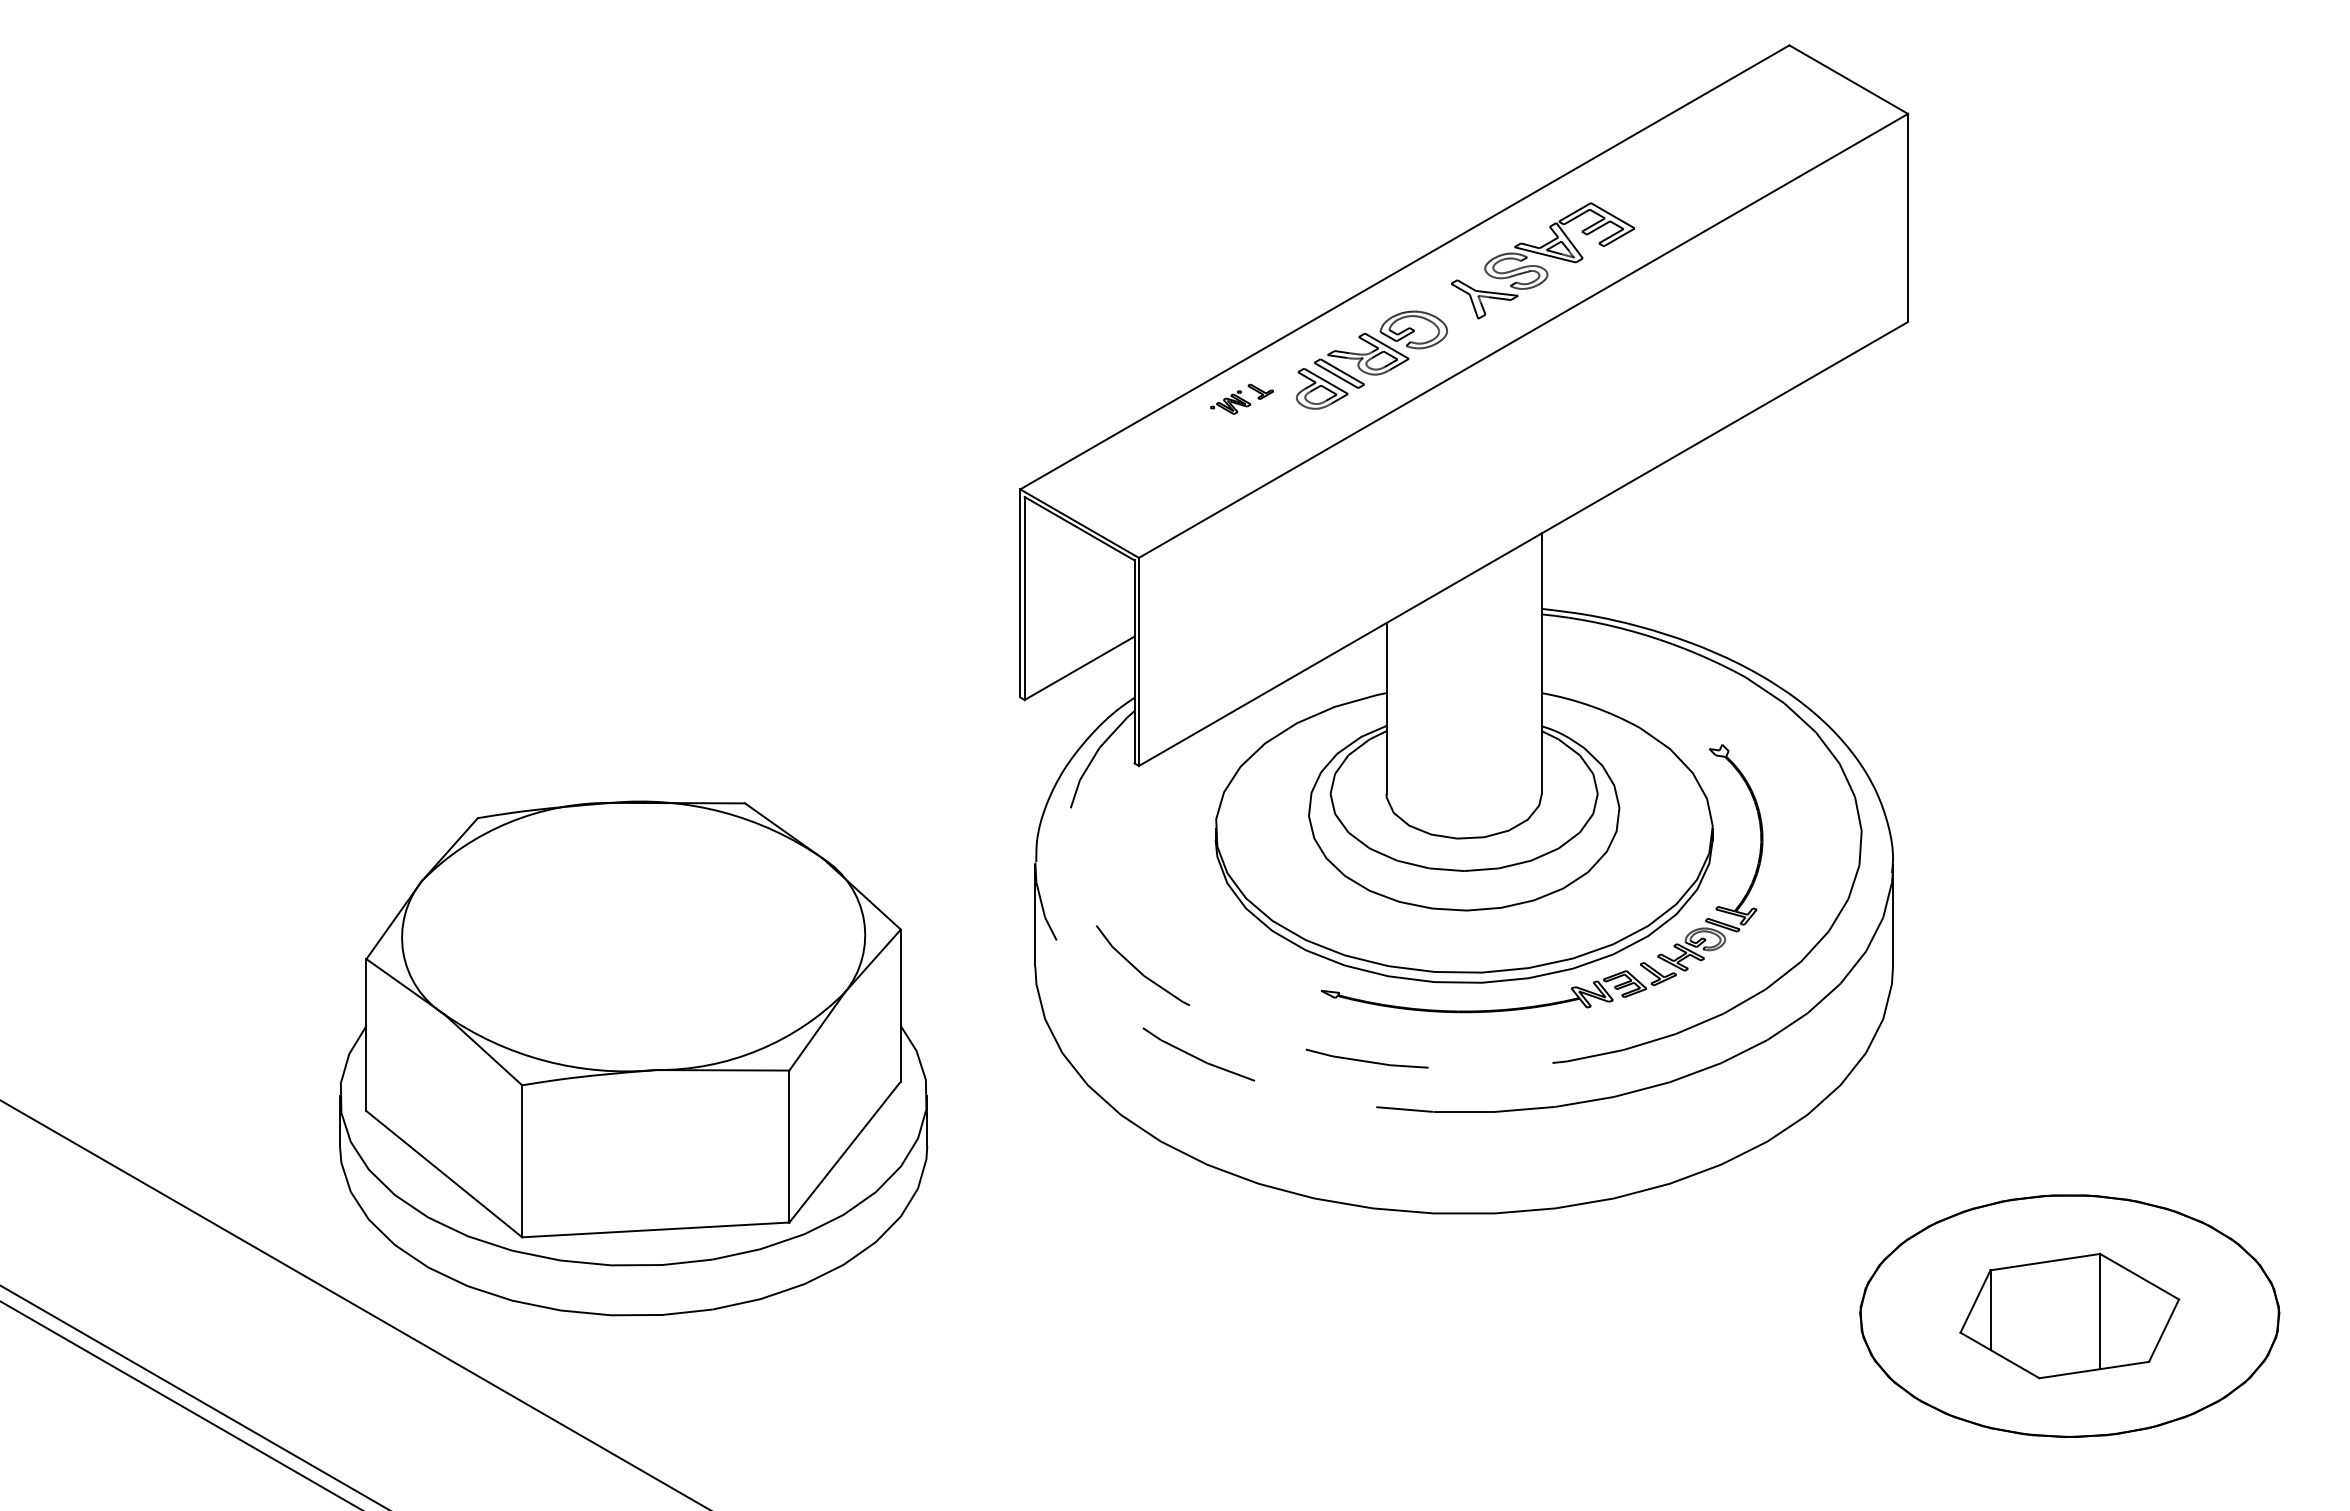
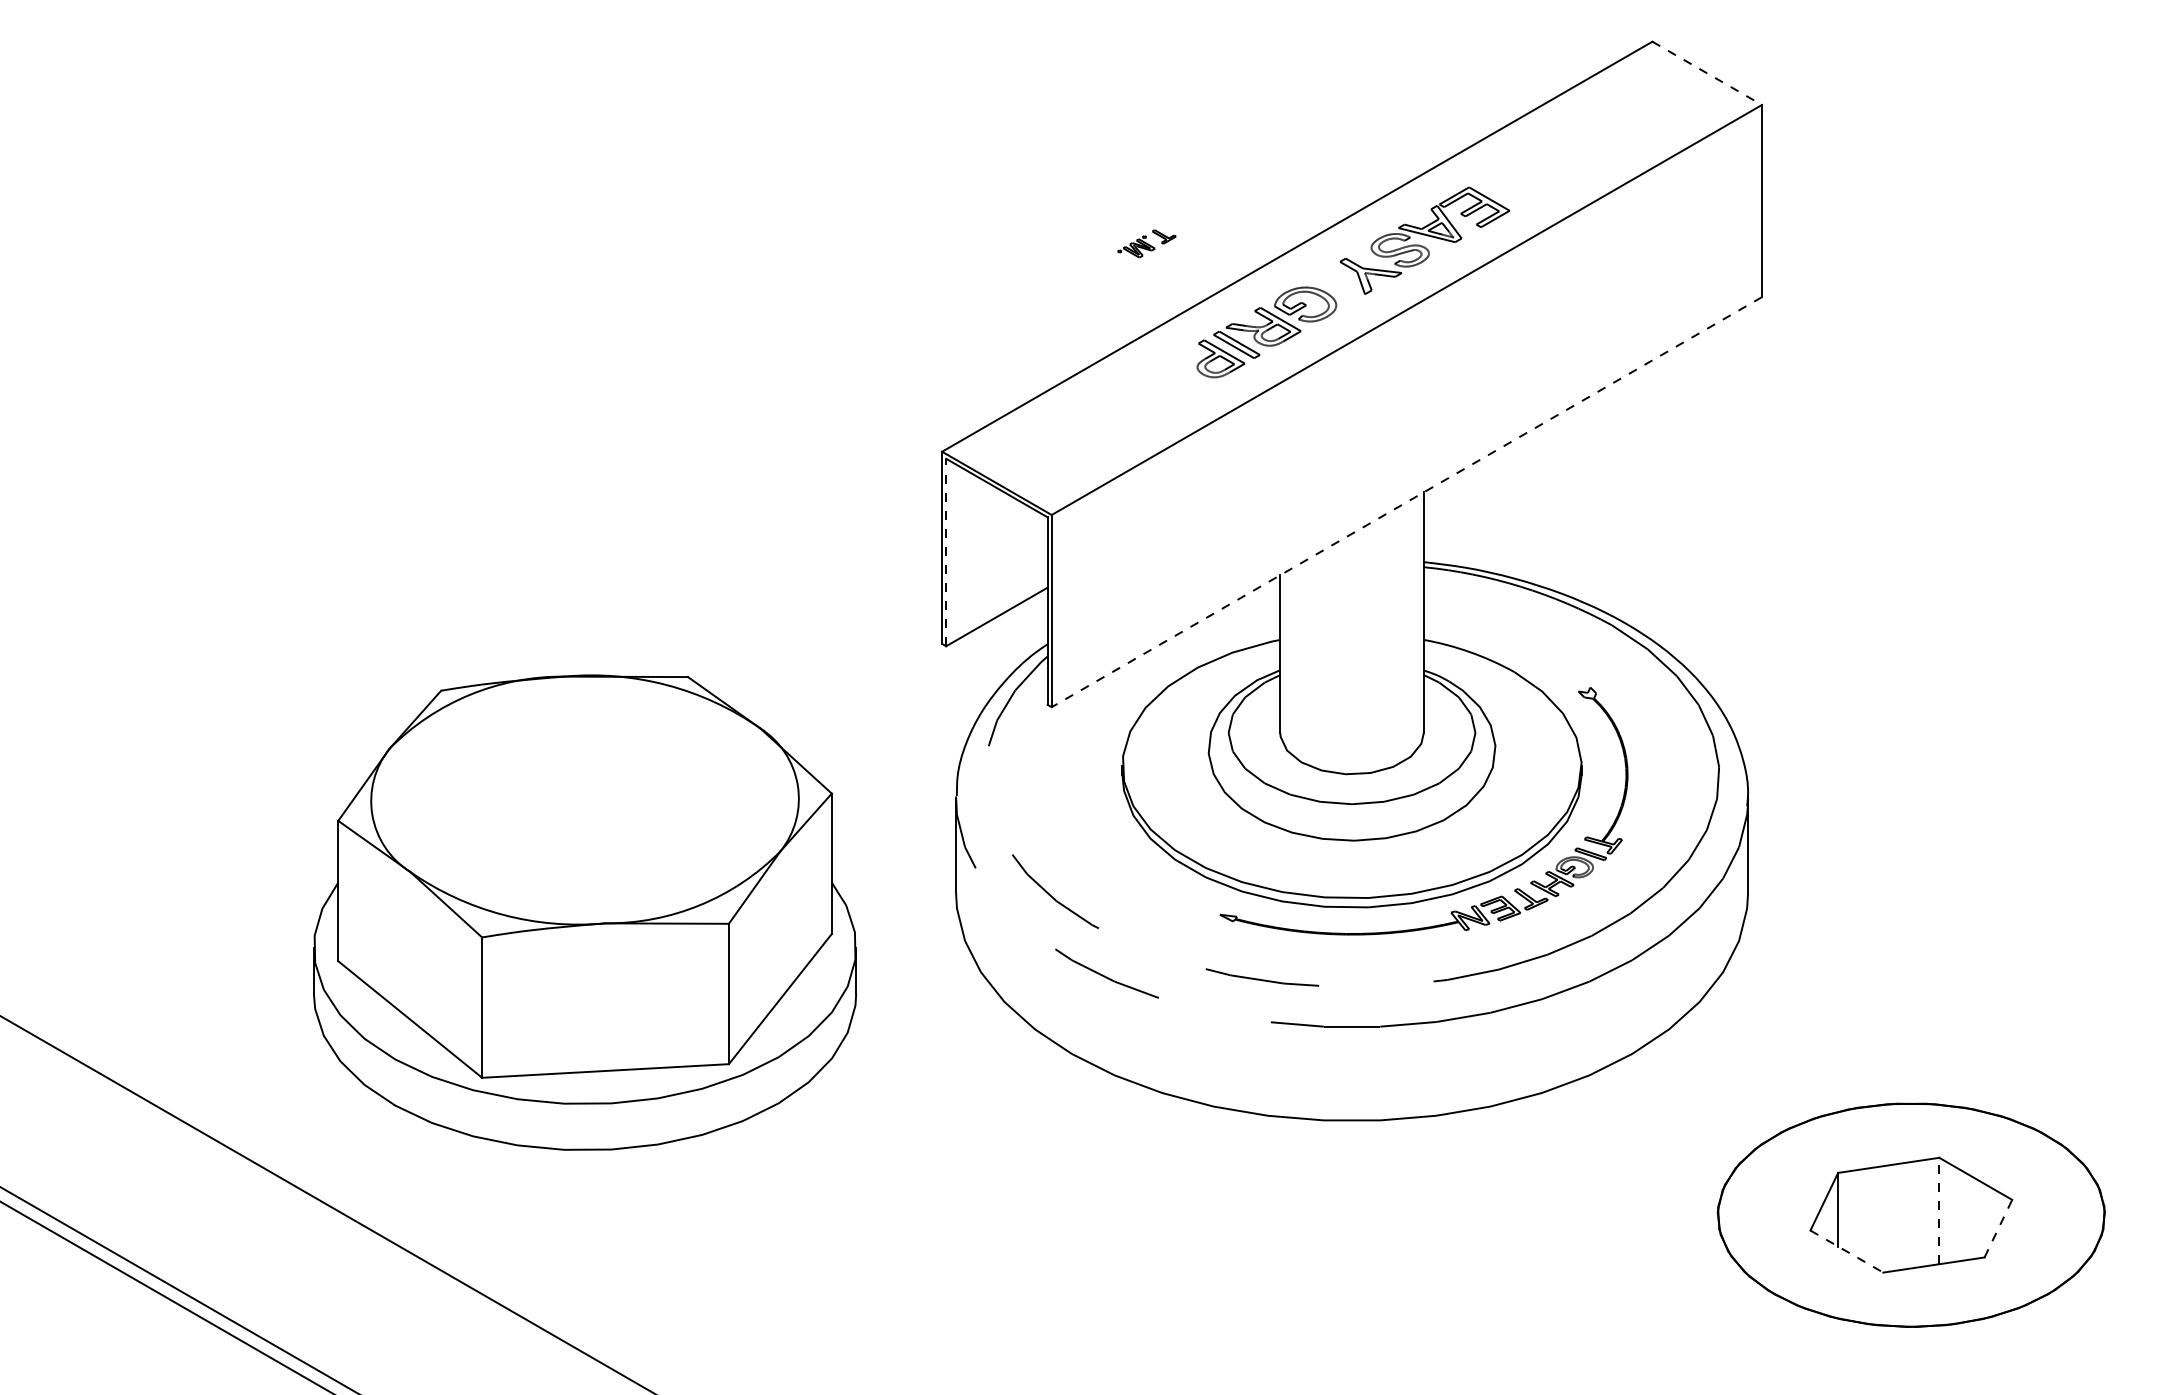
line: (1848, 79) -> (1706, 73), solid -> dashed
part: (1241, 398) -> (1146, 243), moved
line: (1523, 544) -> (1406, 502), solid -> dashed
line: (1024, 598) -> (946, 552), solid -> dashed
part: (633, 1058) -> (584, 912), moved
line: (2100, 1311) -> (1939, 1210), solid -> dashed
line: (2164, 1330) -> (1998, 1228), solid -> dashed
line: (2000, 1355) -> (1847, 1251), solid -> dashed

